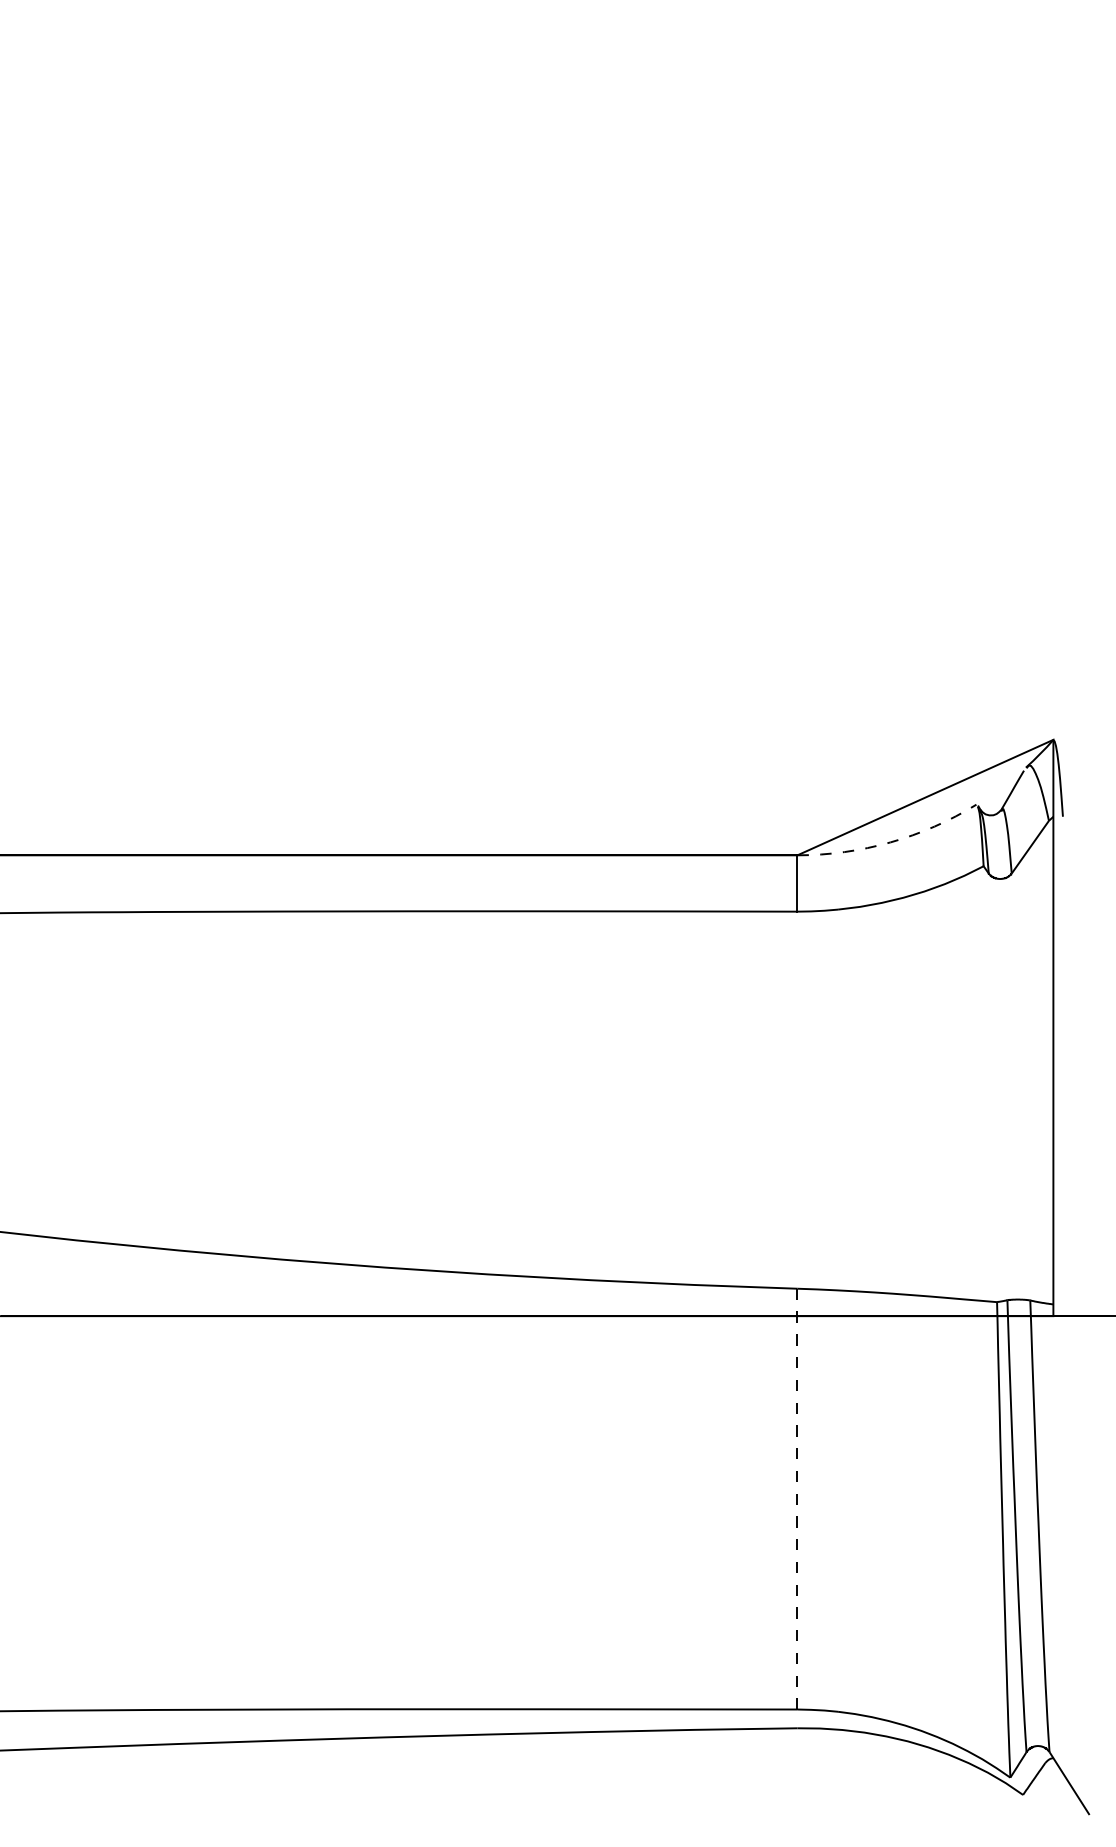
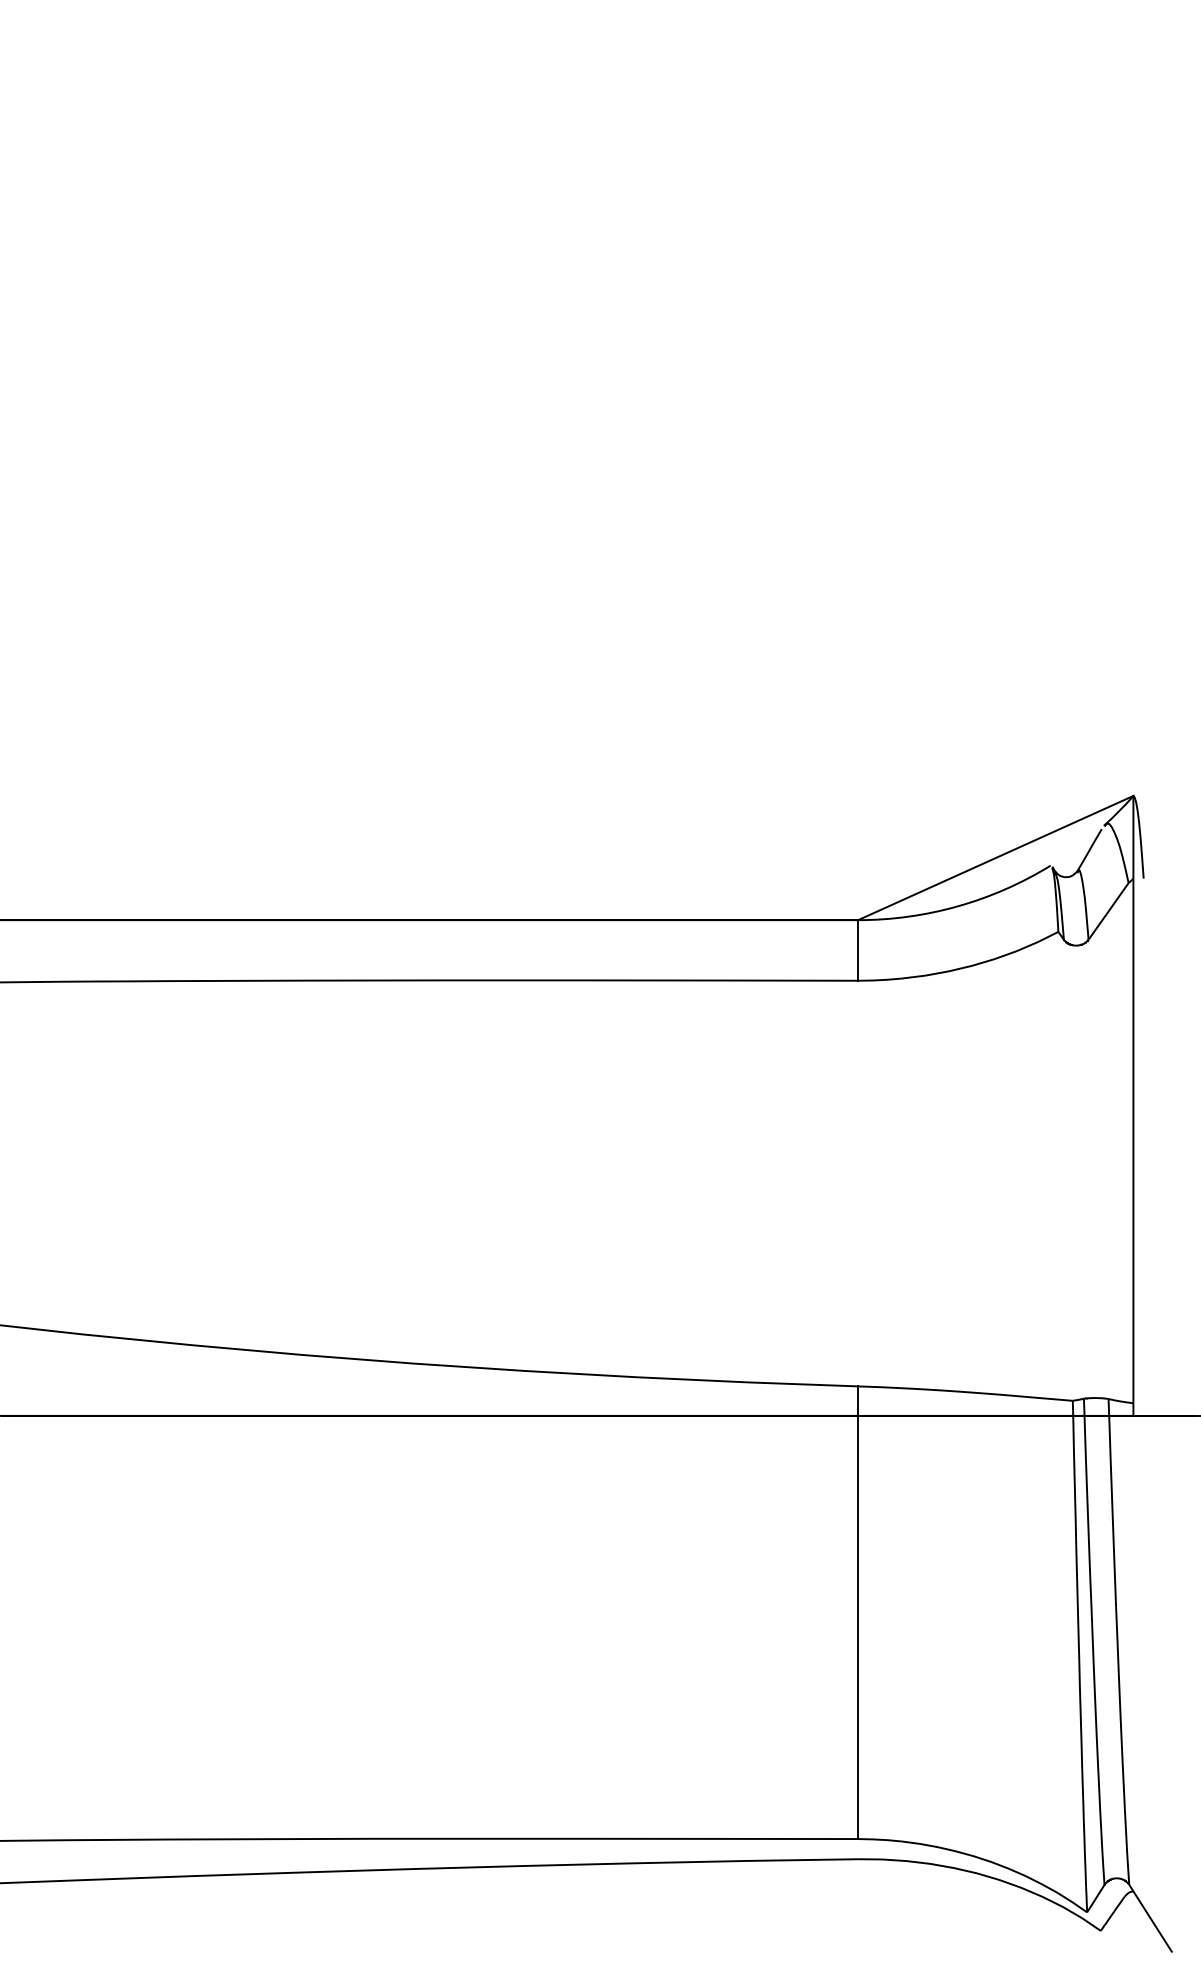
arc: (890, 842) -> (958, 906), dashed -> solid
line: (797, 1499) -> (858, 1613), dashed -> solid

